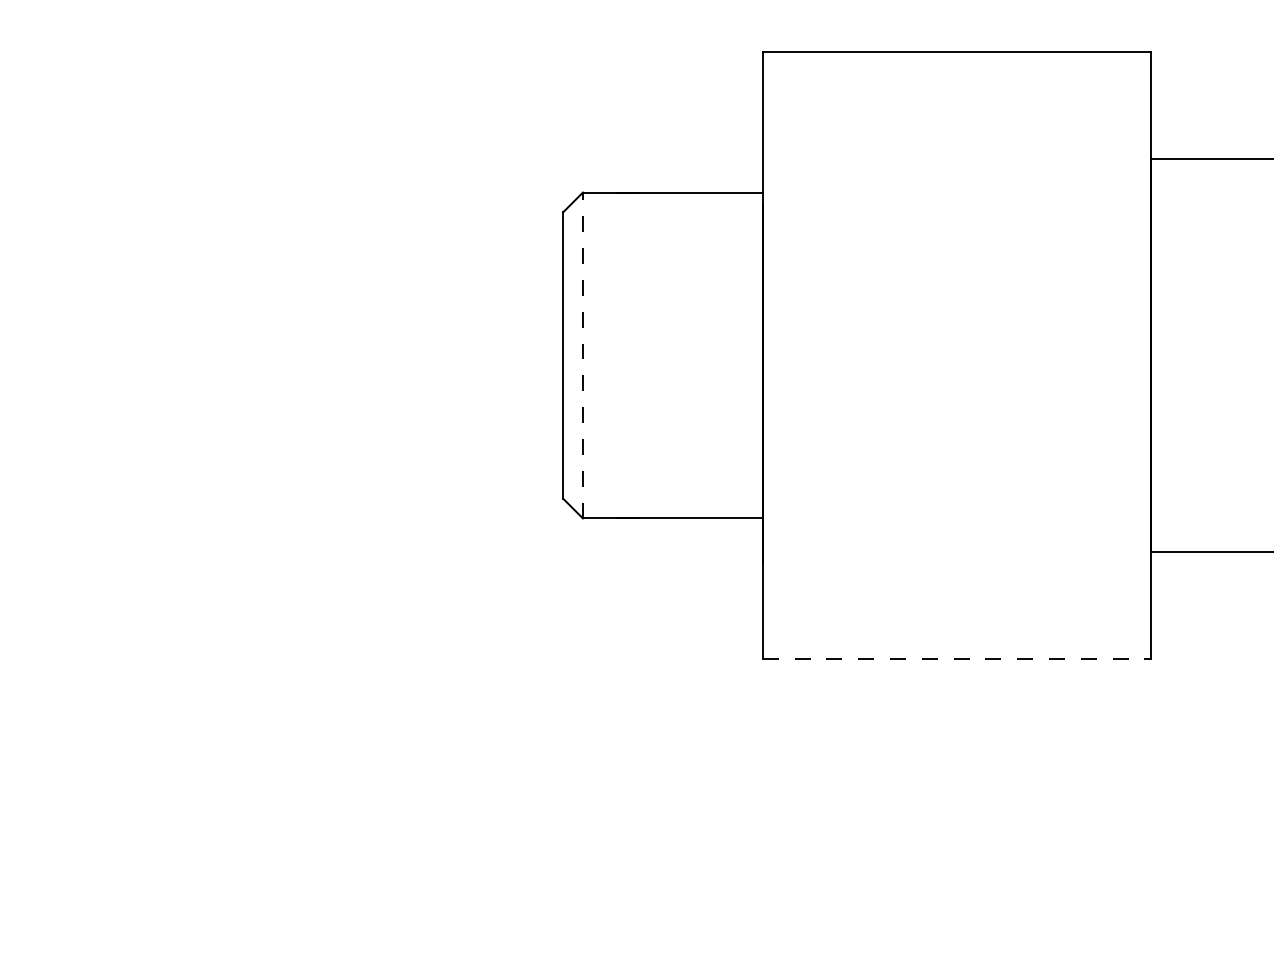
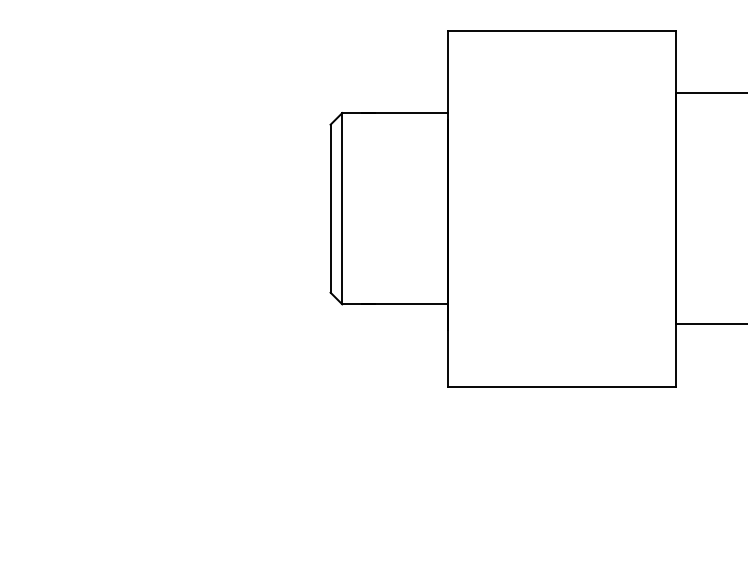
line: (583, 355) -> (342, 208), dashed -> solid
line: (958, 658) -> (562, 386), dashed -> solid

